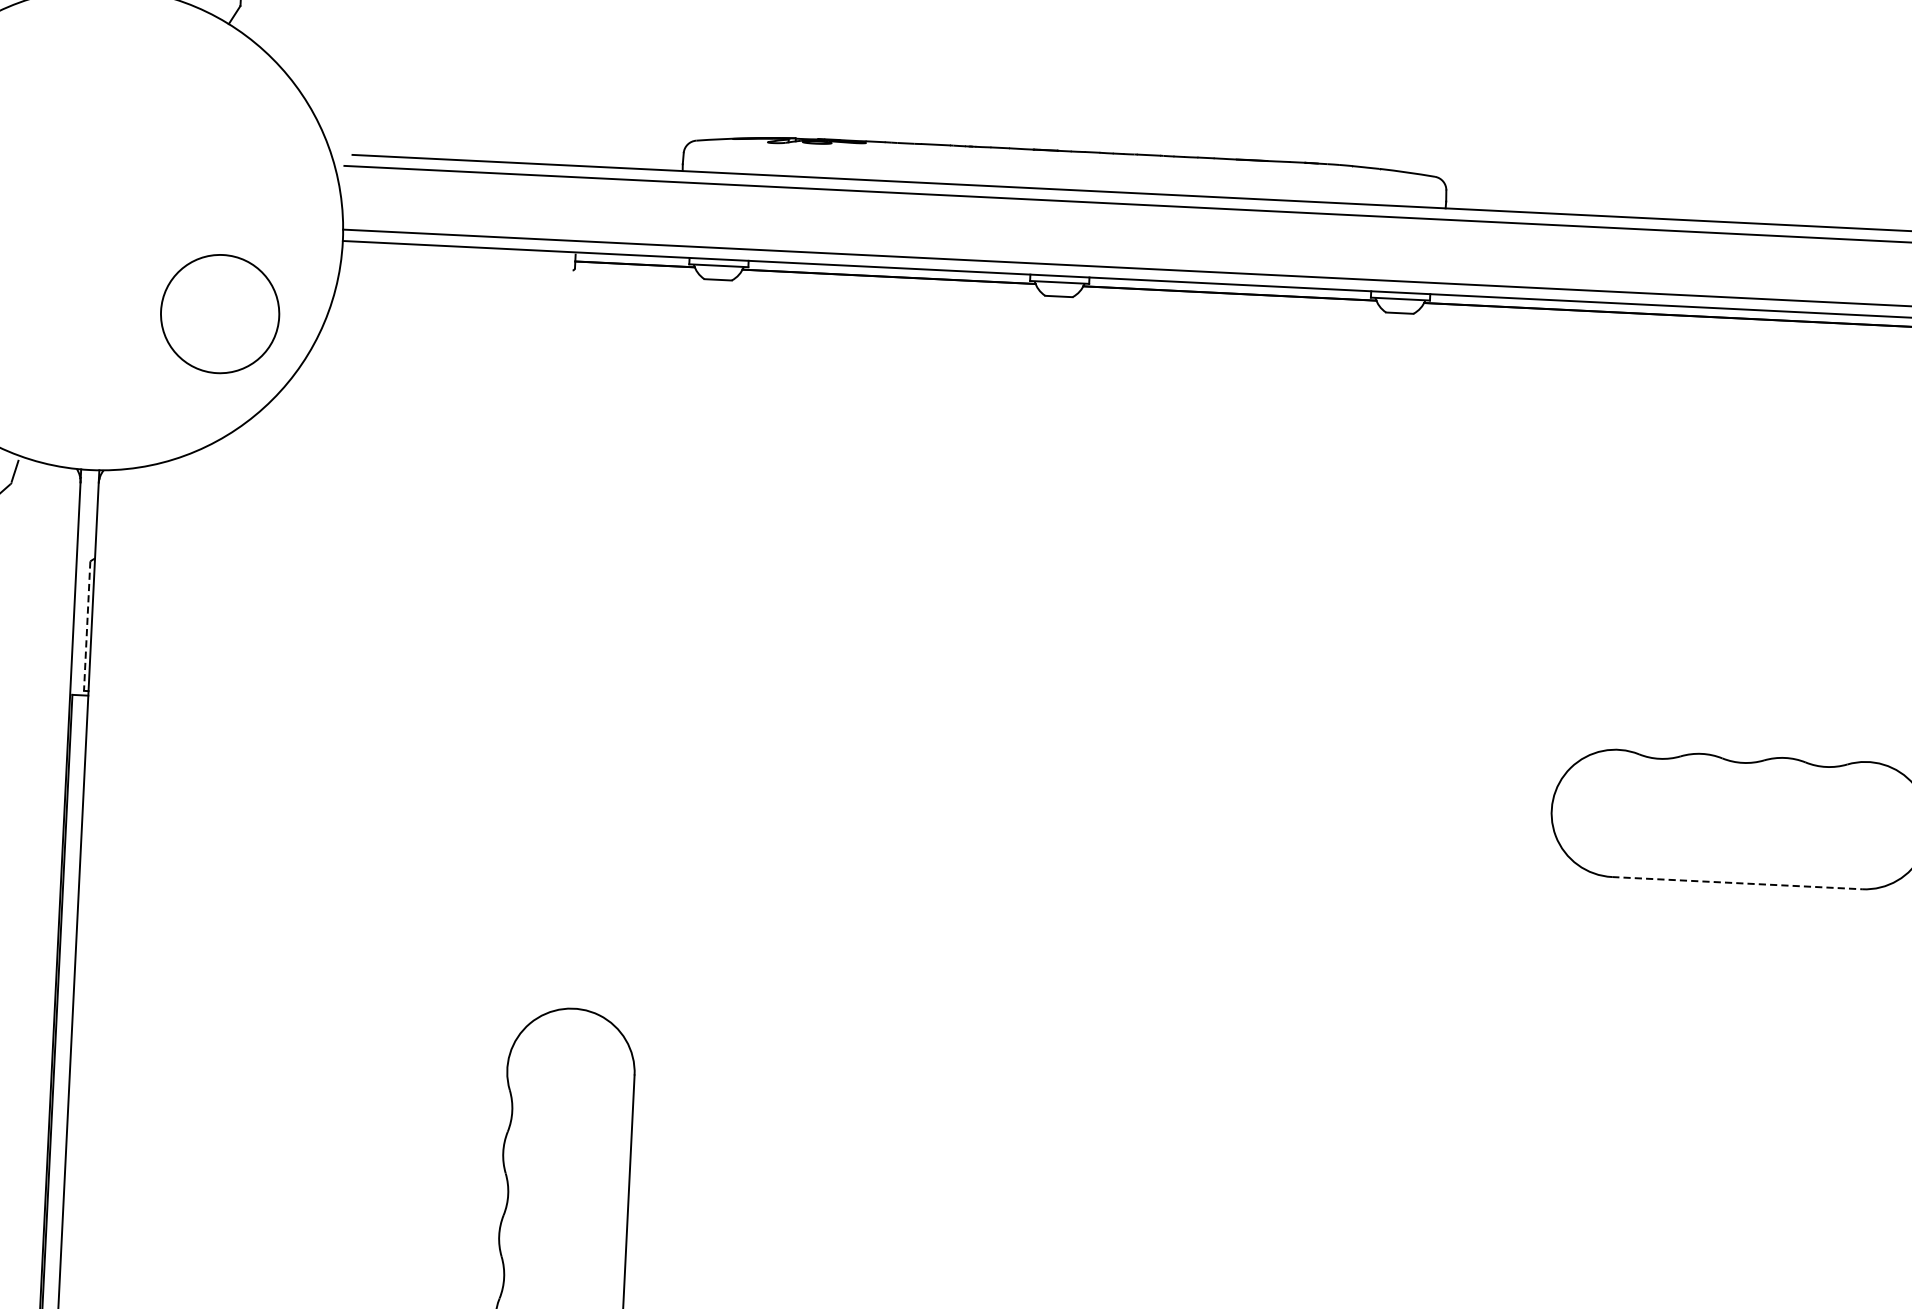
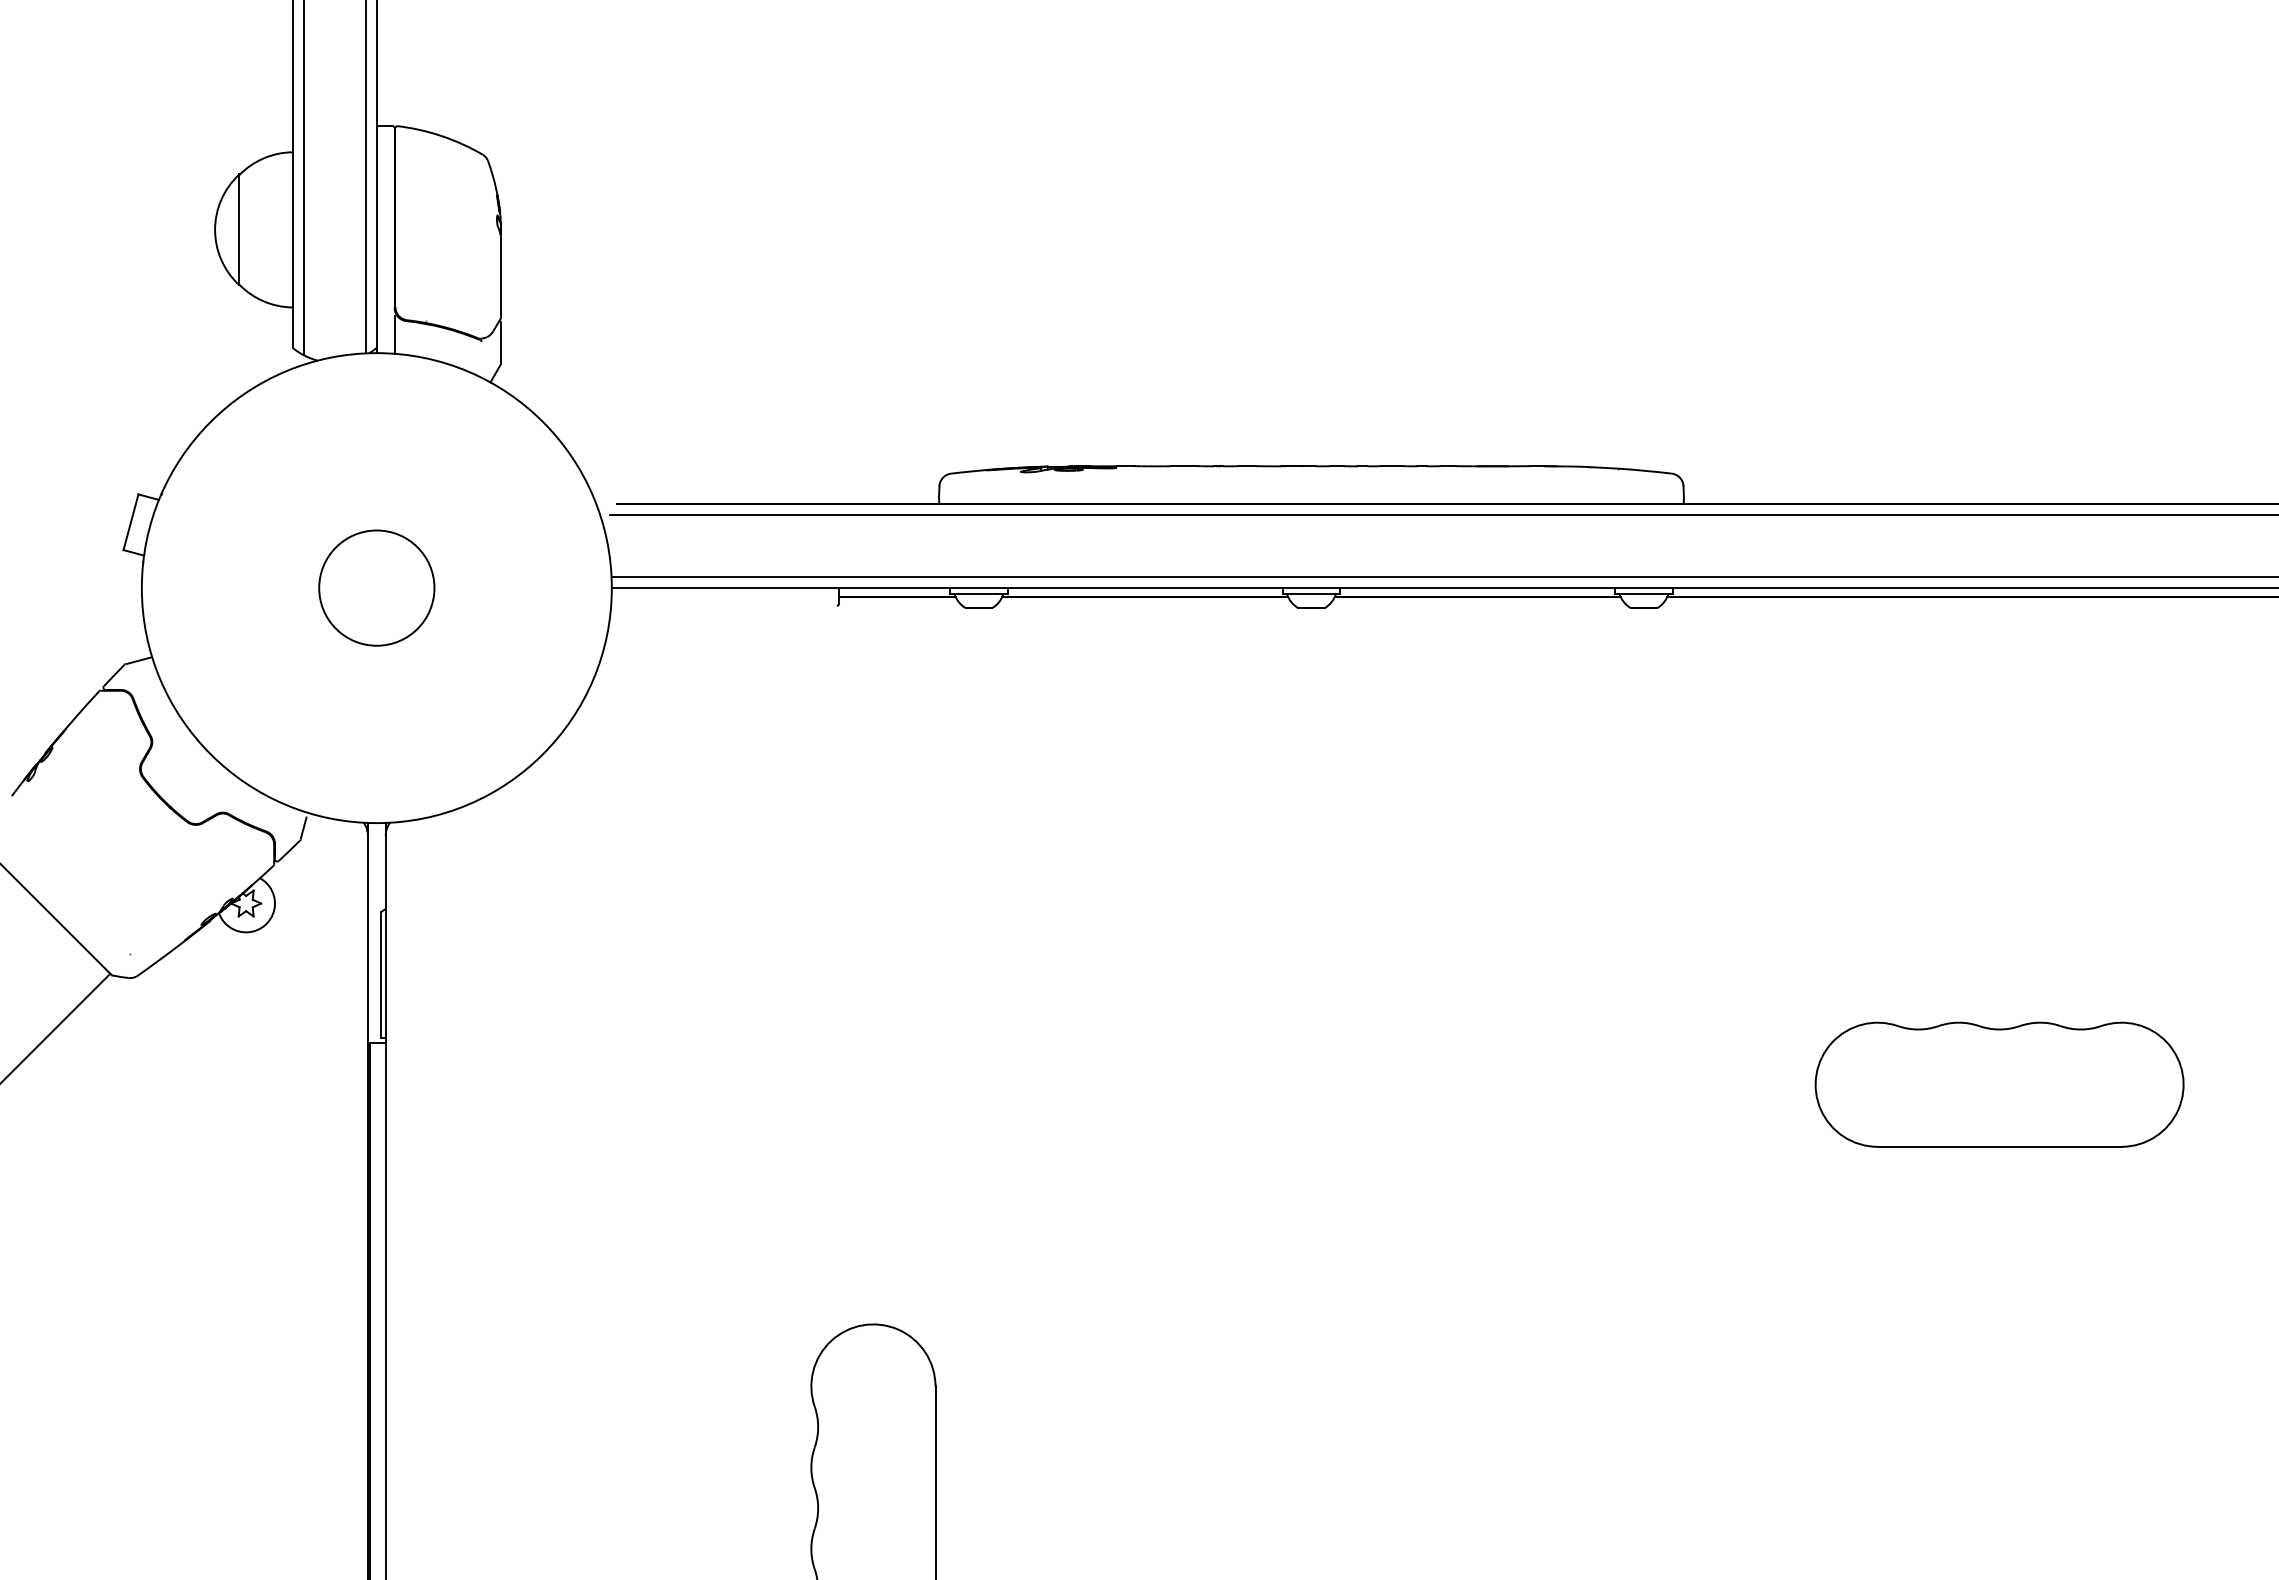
circle: (219, 313) -> (376, 587), moved
line: (87, 626) -> (381, 975), dashed -> solid
line: (1737, 882) -> (1999, 1146), dashed -> solid

